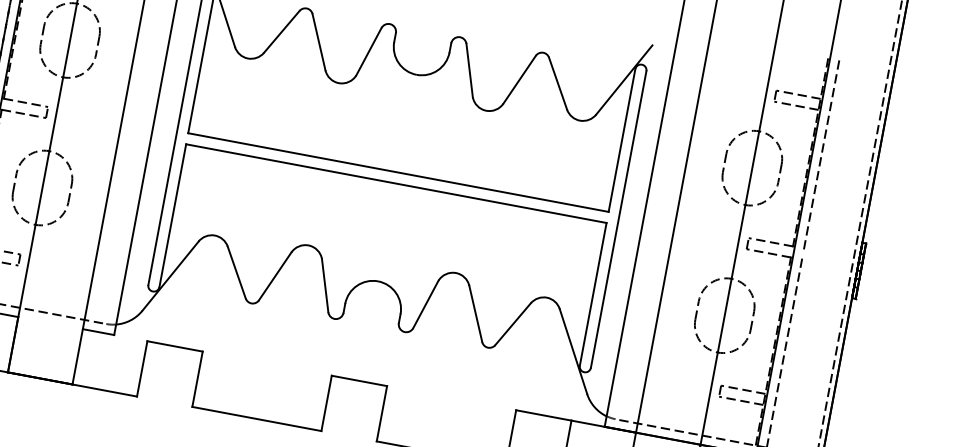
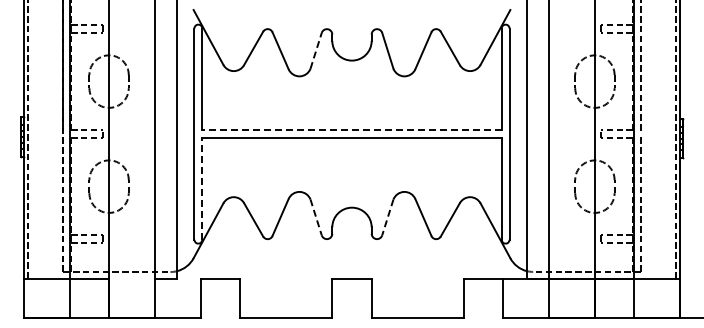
line: (369, 51) -> (316, 50), solid -> dashed
line: (397, 172) -> (351, 130), solid -> dashed
line: (173, 215) -> (202, 188), solid -> dashed
line: (325, 285) -> (316, 217), solid -> dashed
line: (425, 304) -> (387, 217), solid -> dashed

